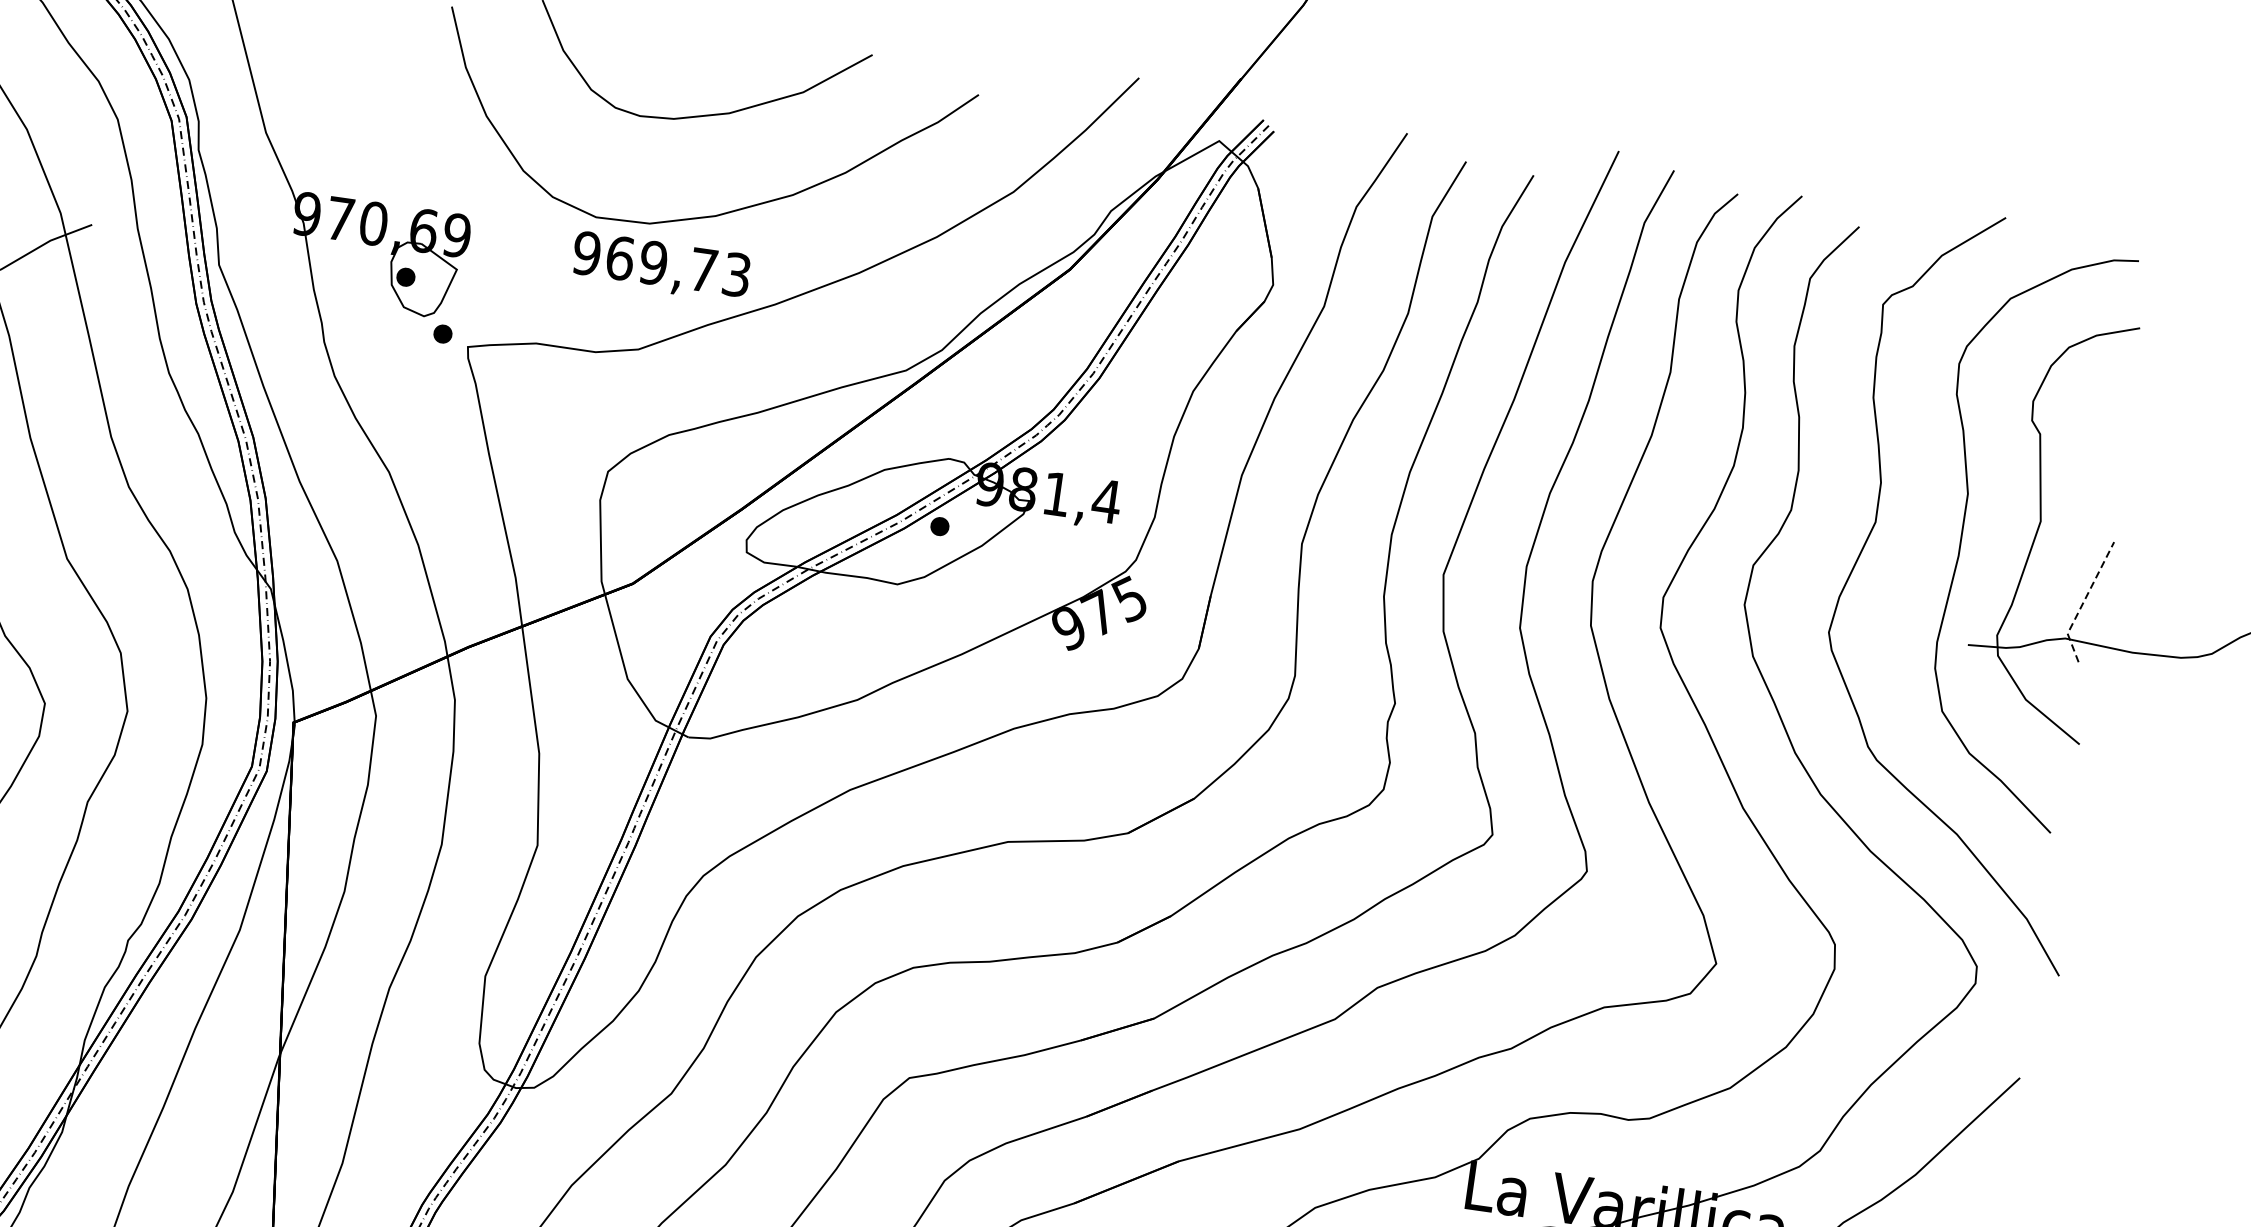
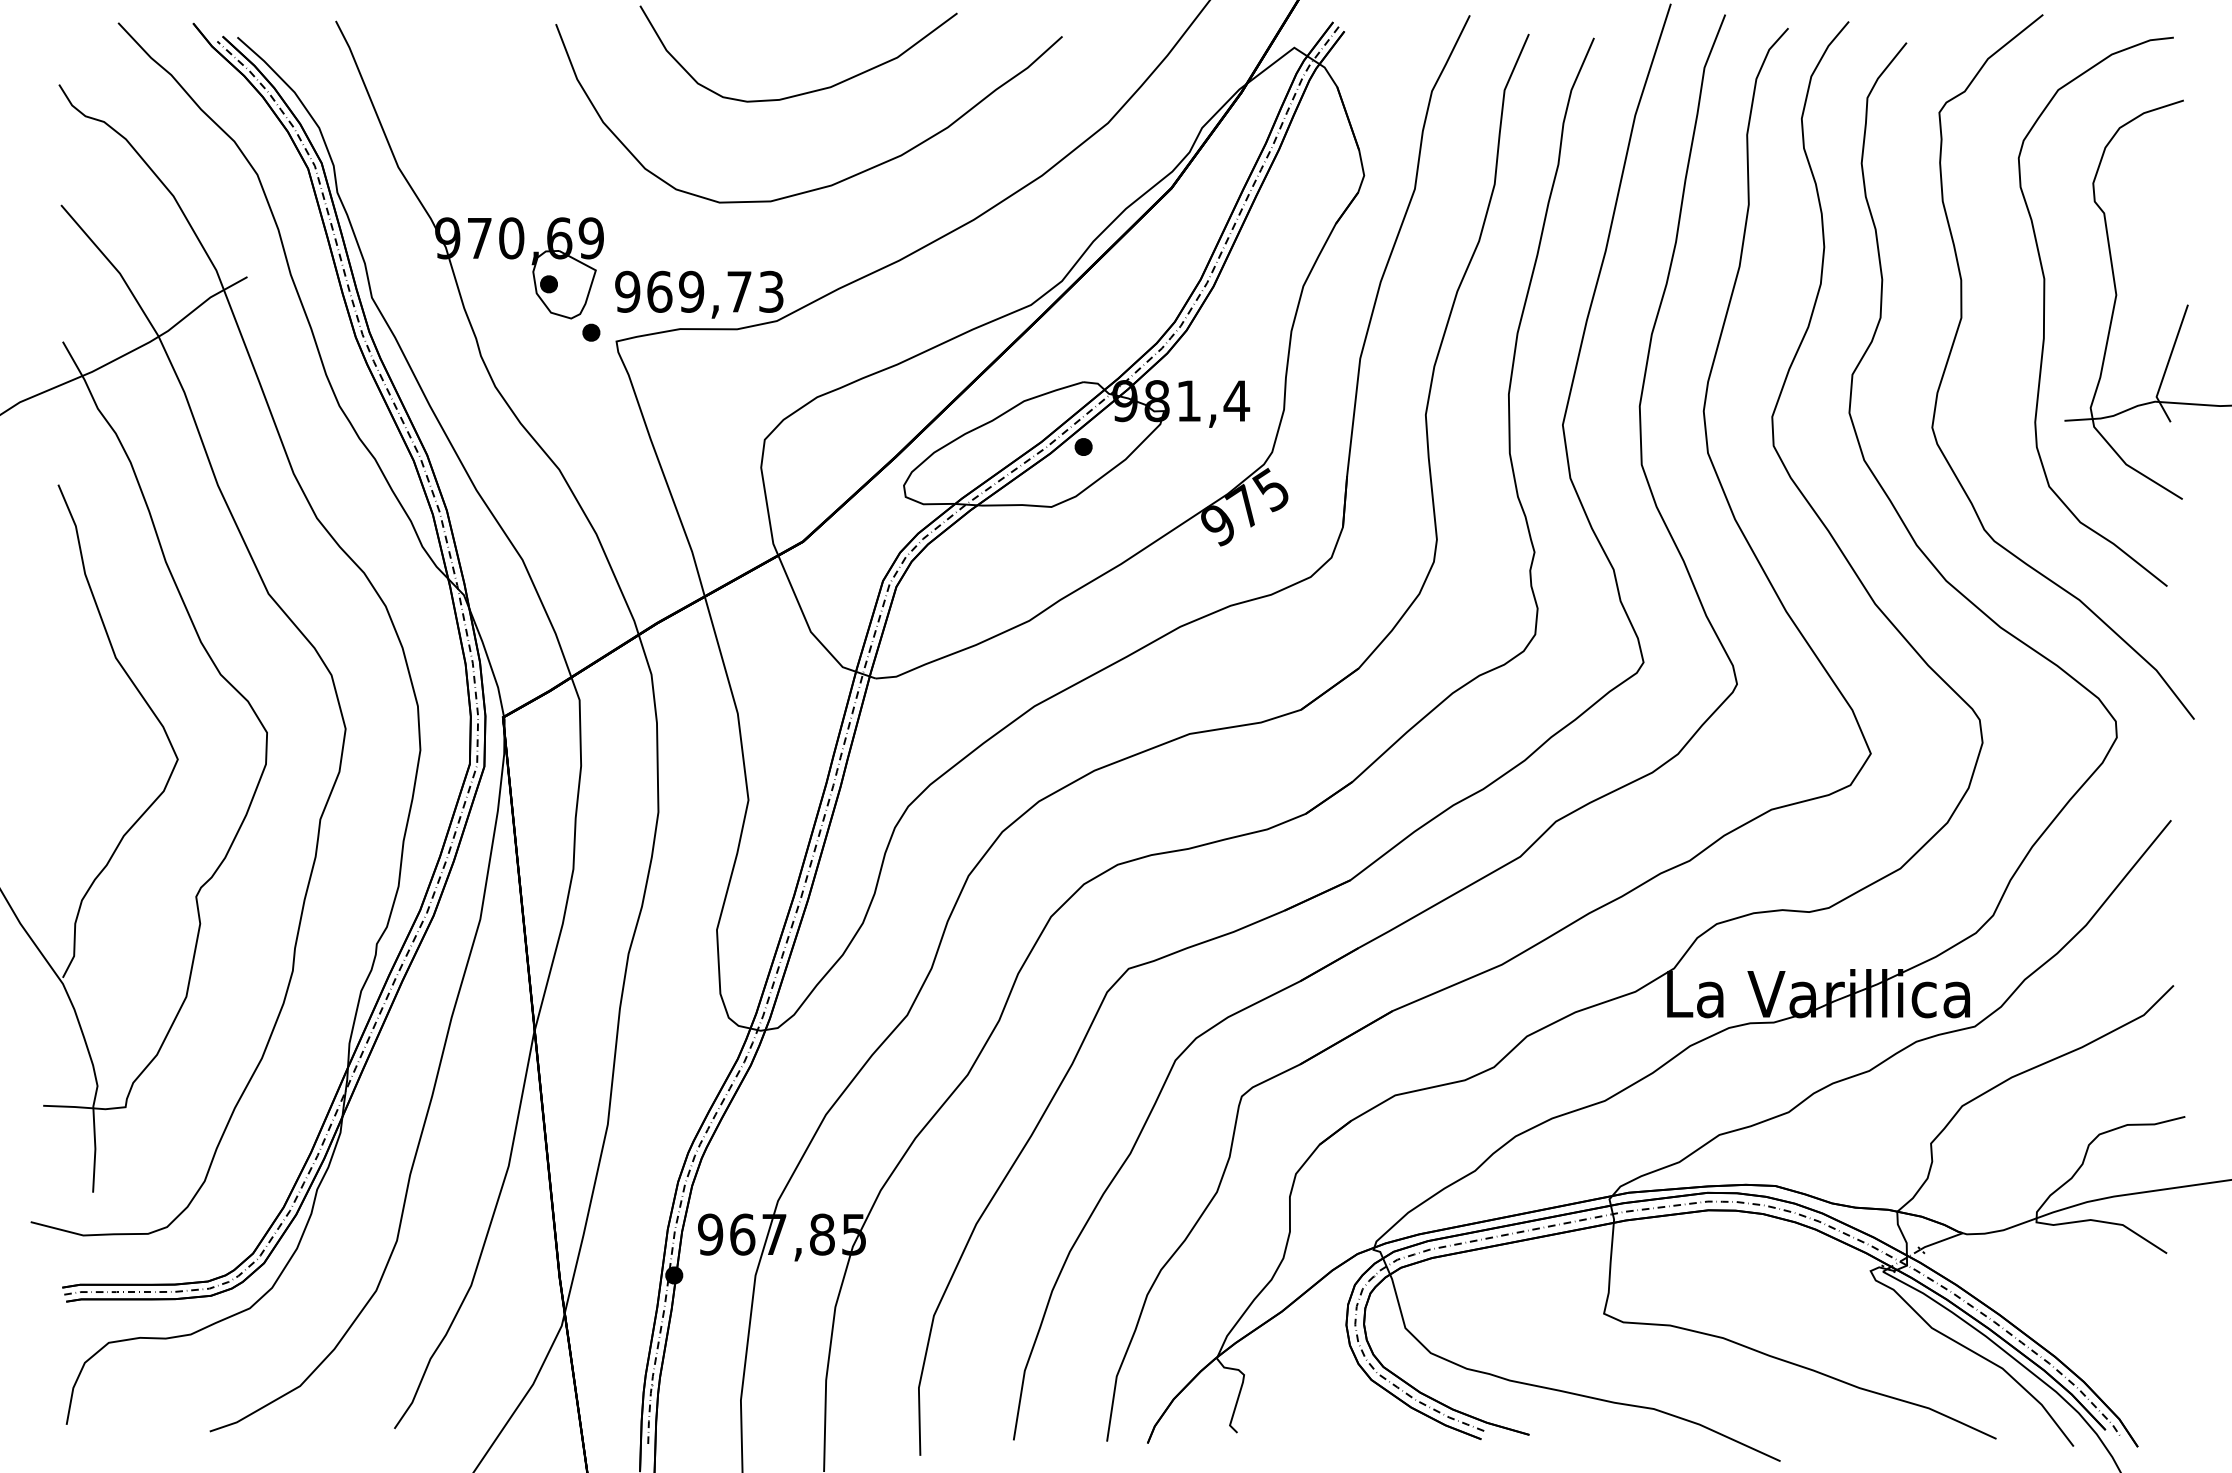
text: (661, 266) -> (699, 294), moved
line: (2083, 601) -> (2167, 364), dashed -> solid

